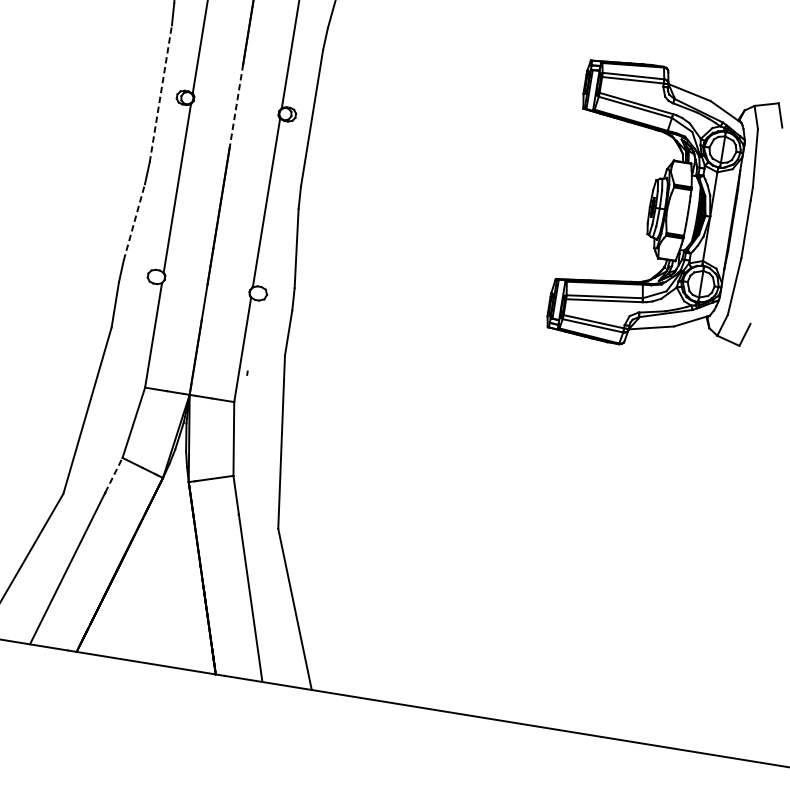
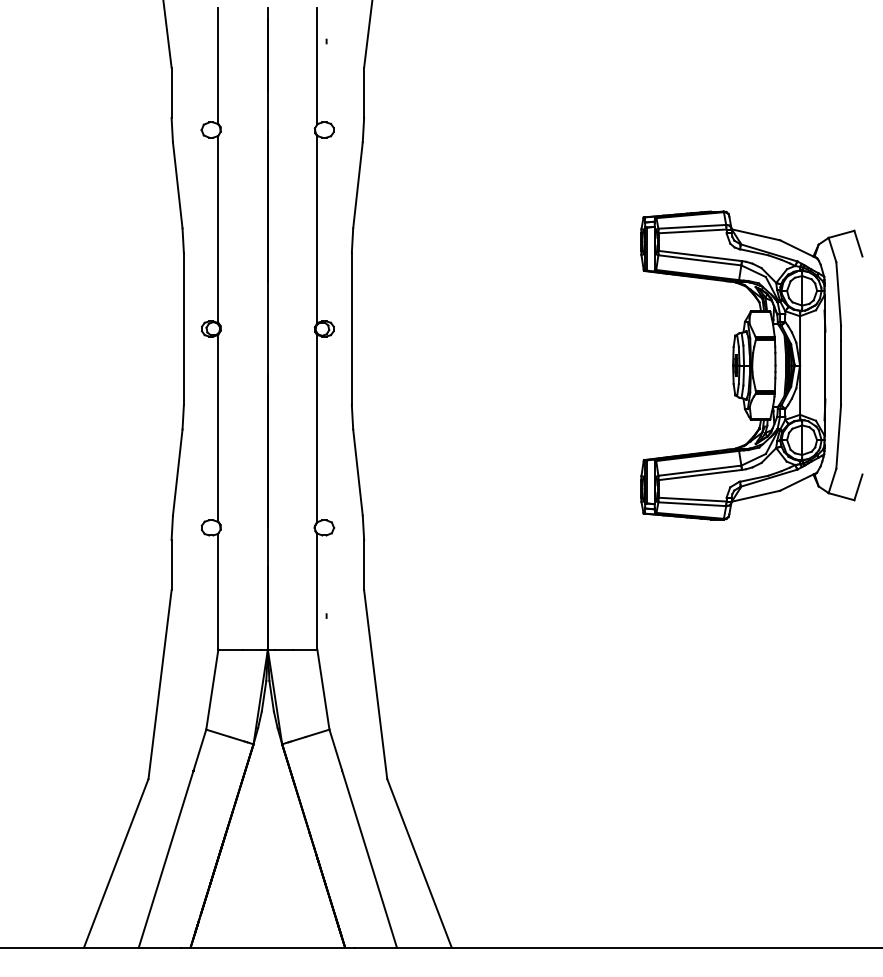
line: (160, 93) -> (183, 328), dashed -> solid
line: (236, 105) -> (267, 328), dashed -> solid
line: (134, 222) -> (177, 472), dashed -> solid
line: (114, 474) -> (200, 749), dashed -> solid

